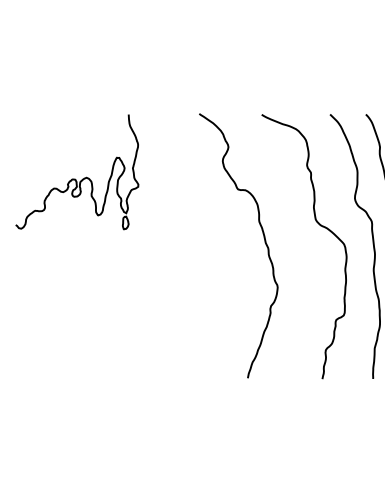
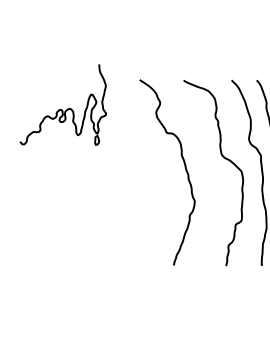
part: (76, 171) -> (62, 104), moved

